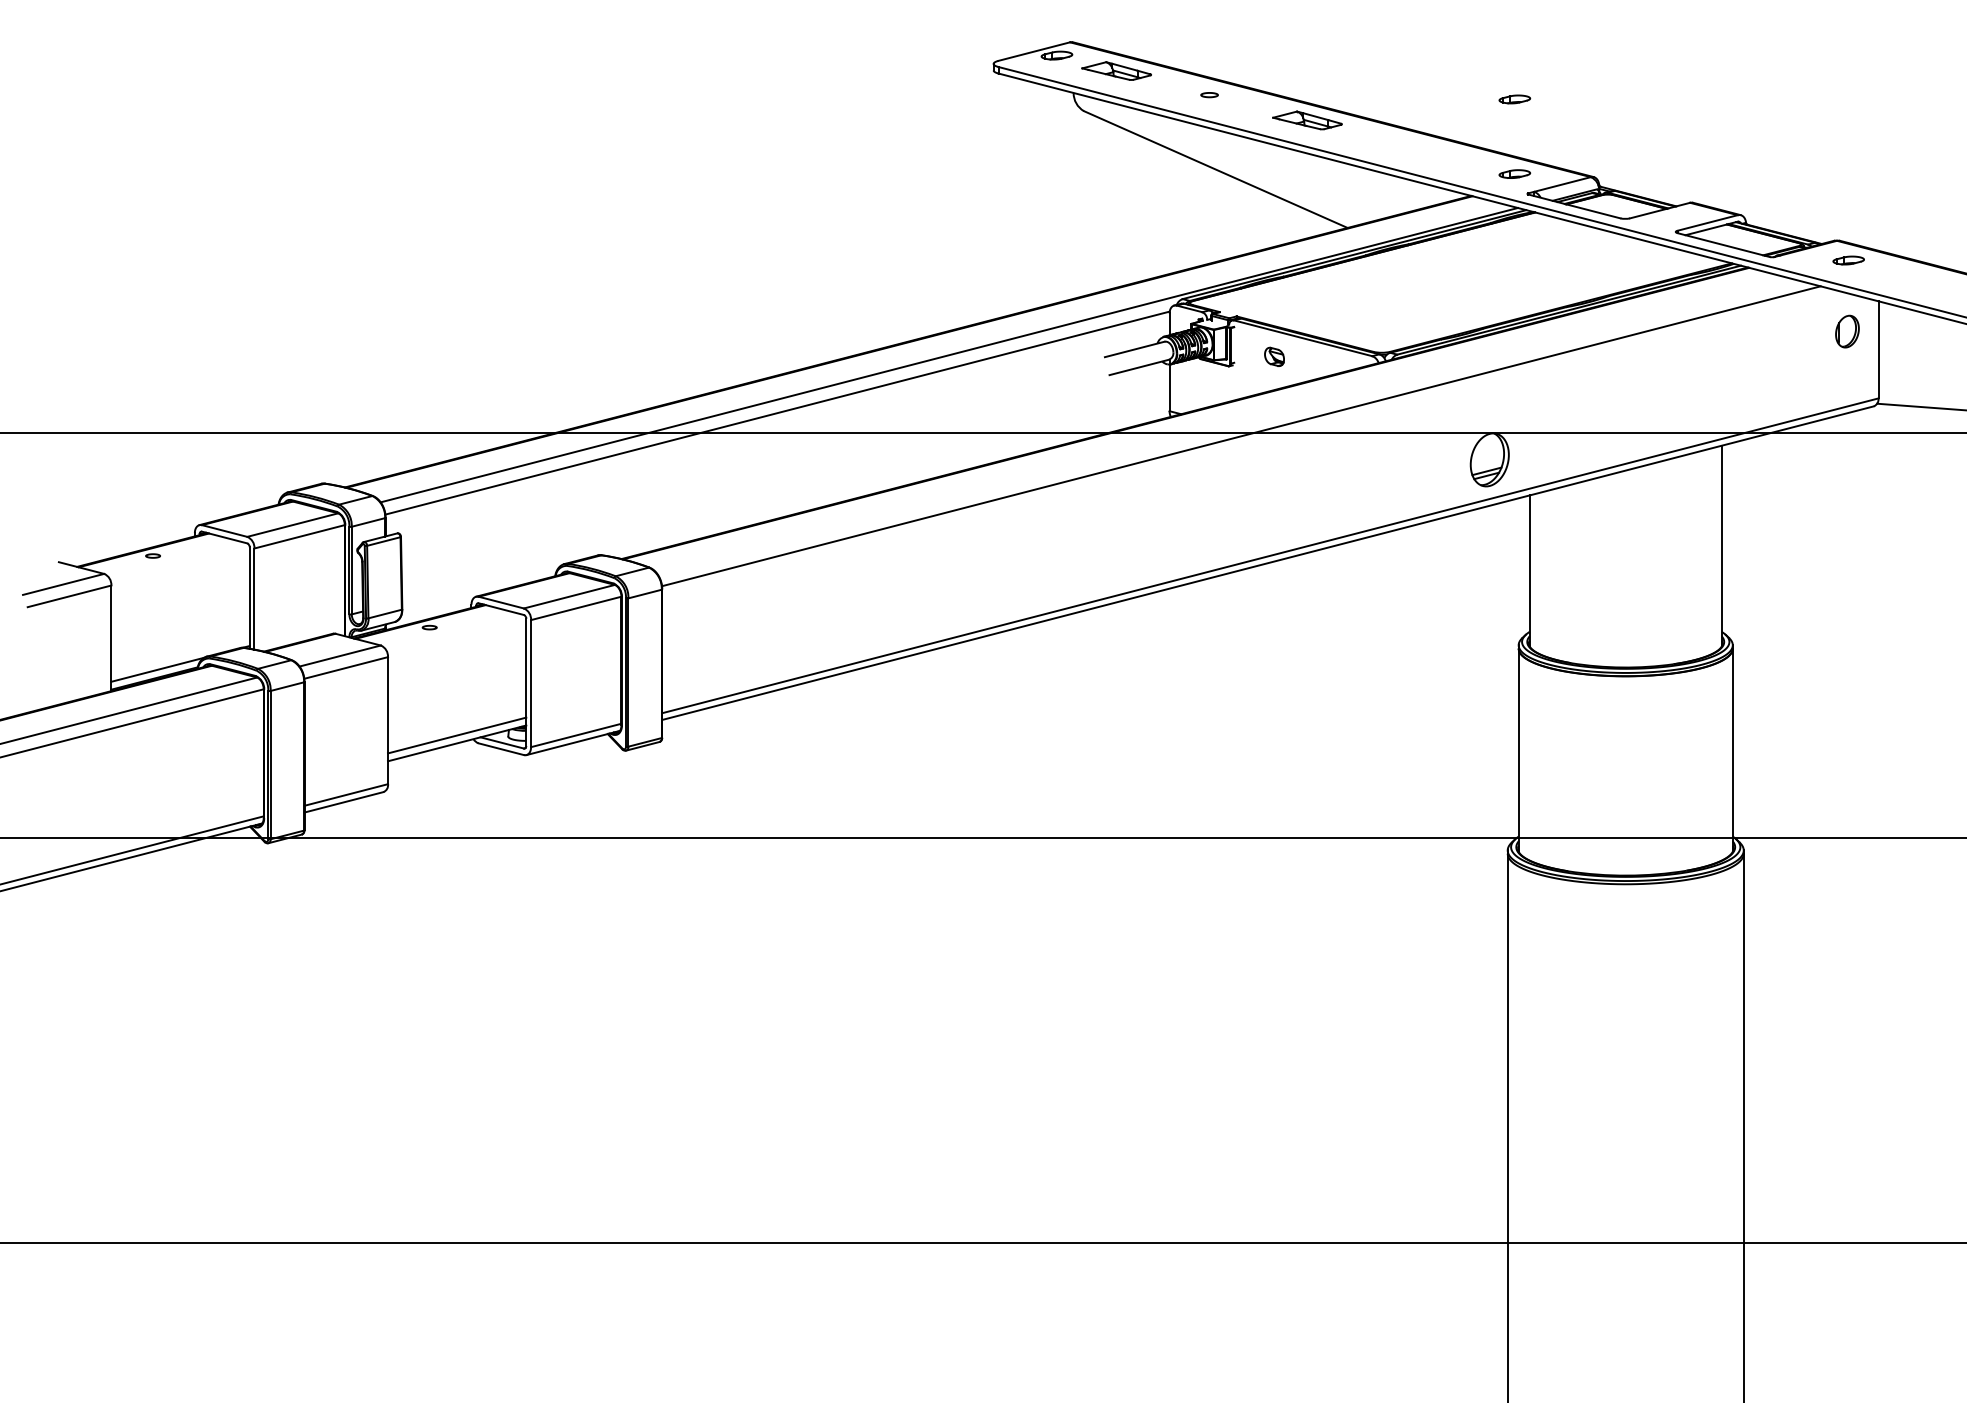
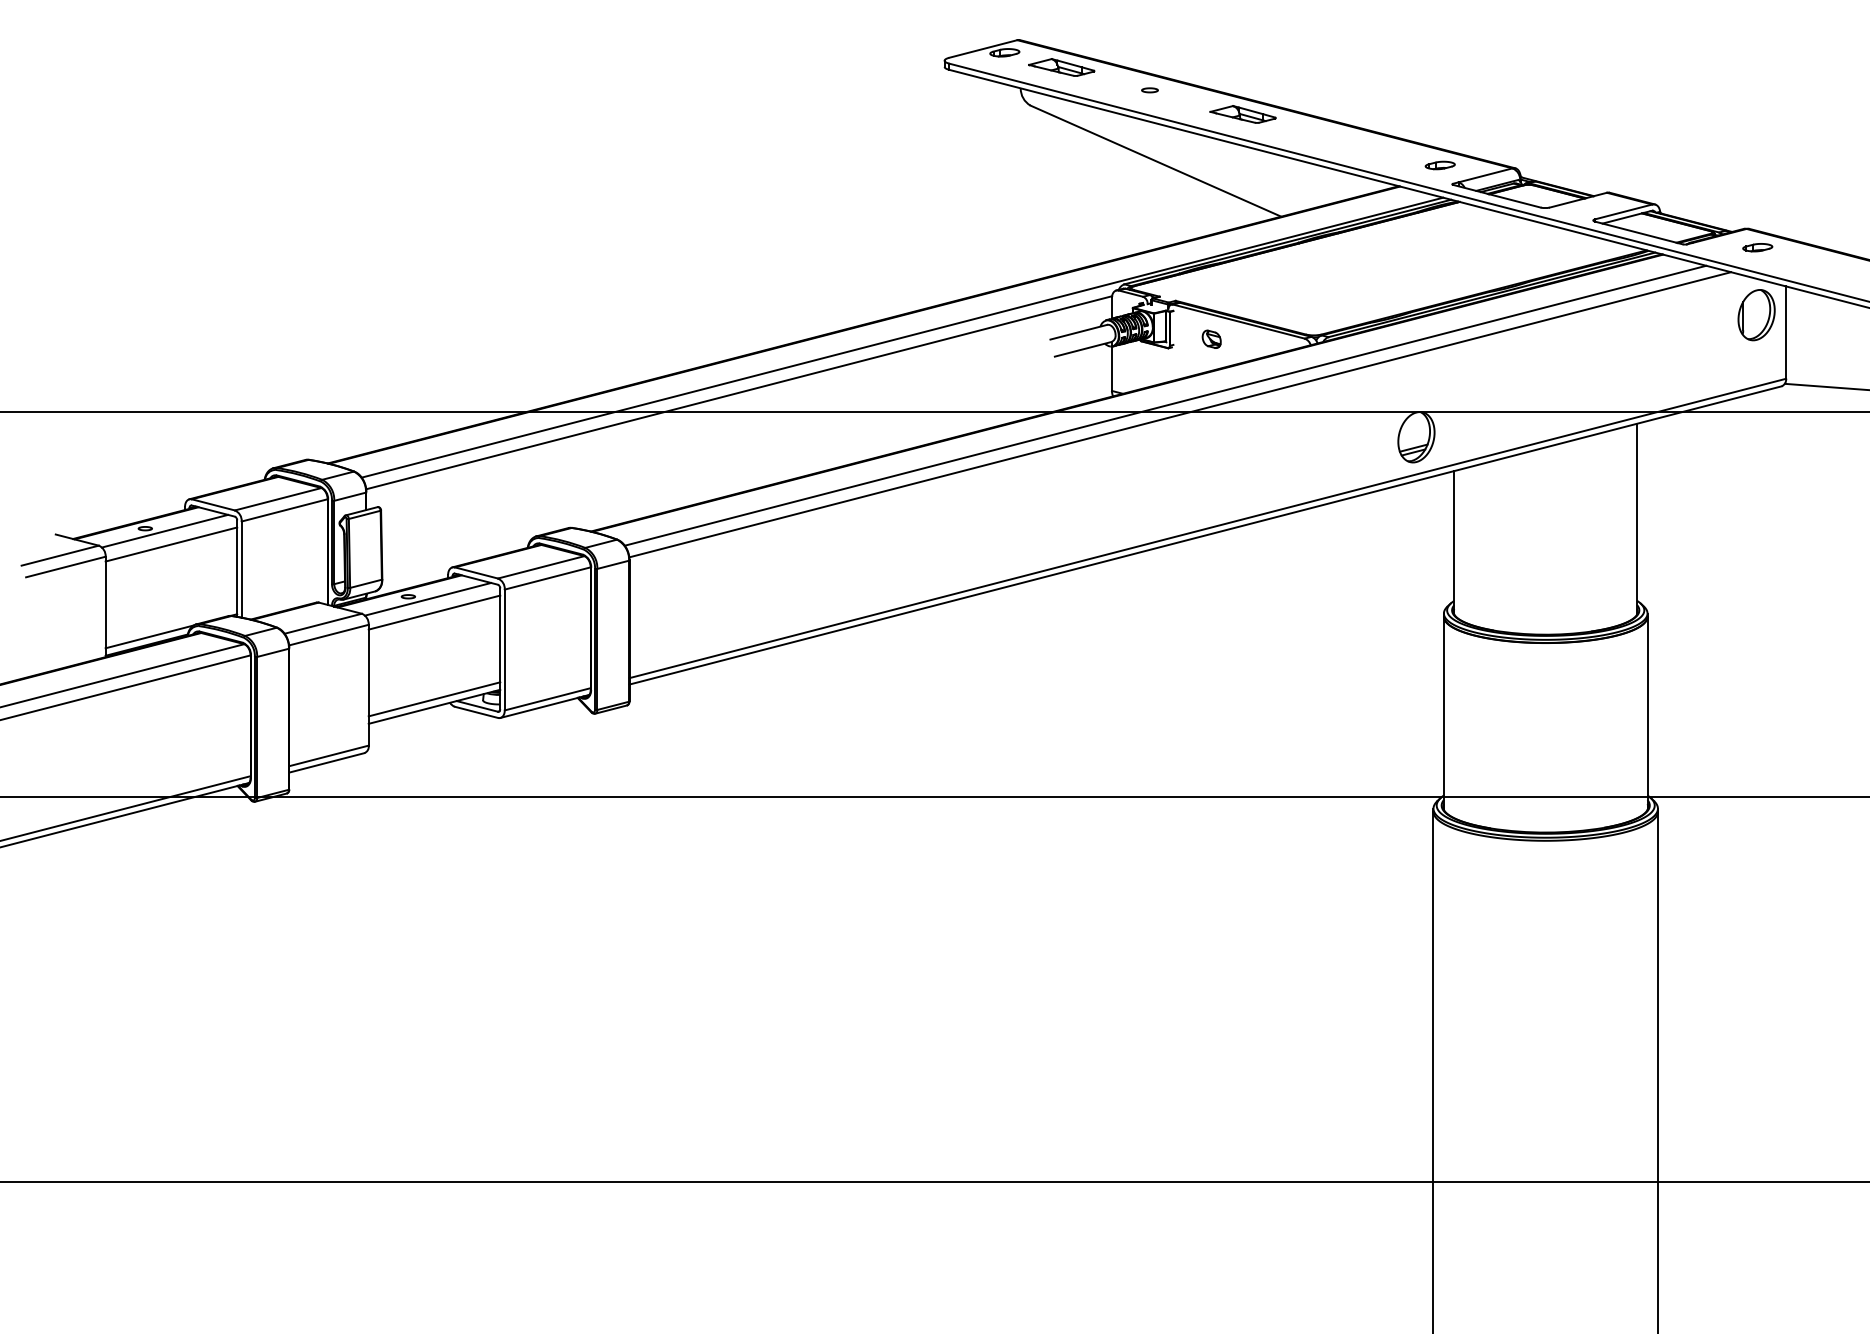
part: (1514, 99) -> (1439, 94), removed
part: (1847, 331) -> (1756, 315), size x1.67
line: (1225, 426) -> (1165, 405), added
line: (174, 557) -> (165, 530), added
line: (180, 572) -> (171, 544), added
line: (450, 629) -> (428, 598), added
line: (457, 644) -> (434, 612), added

